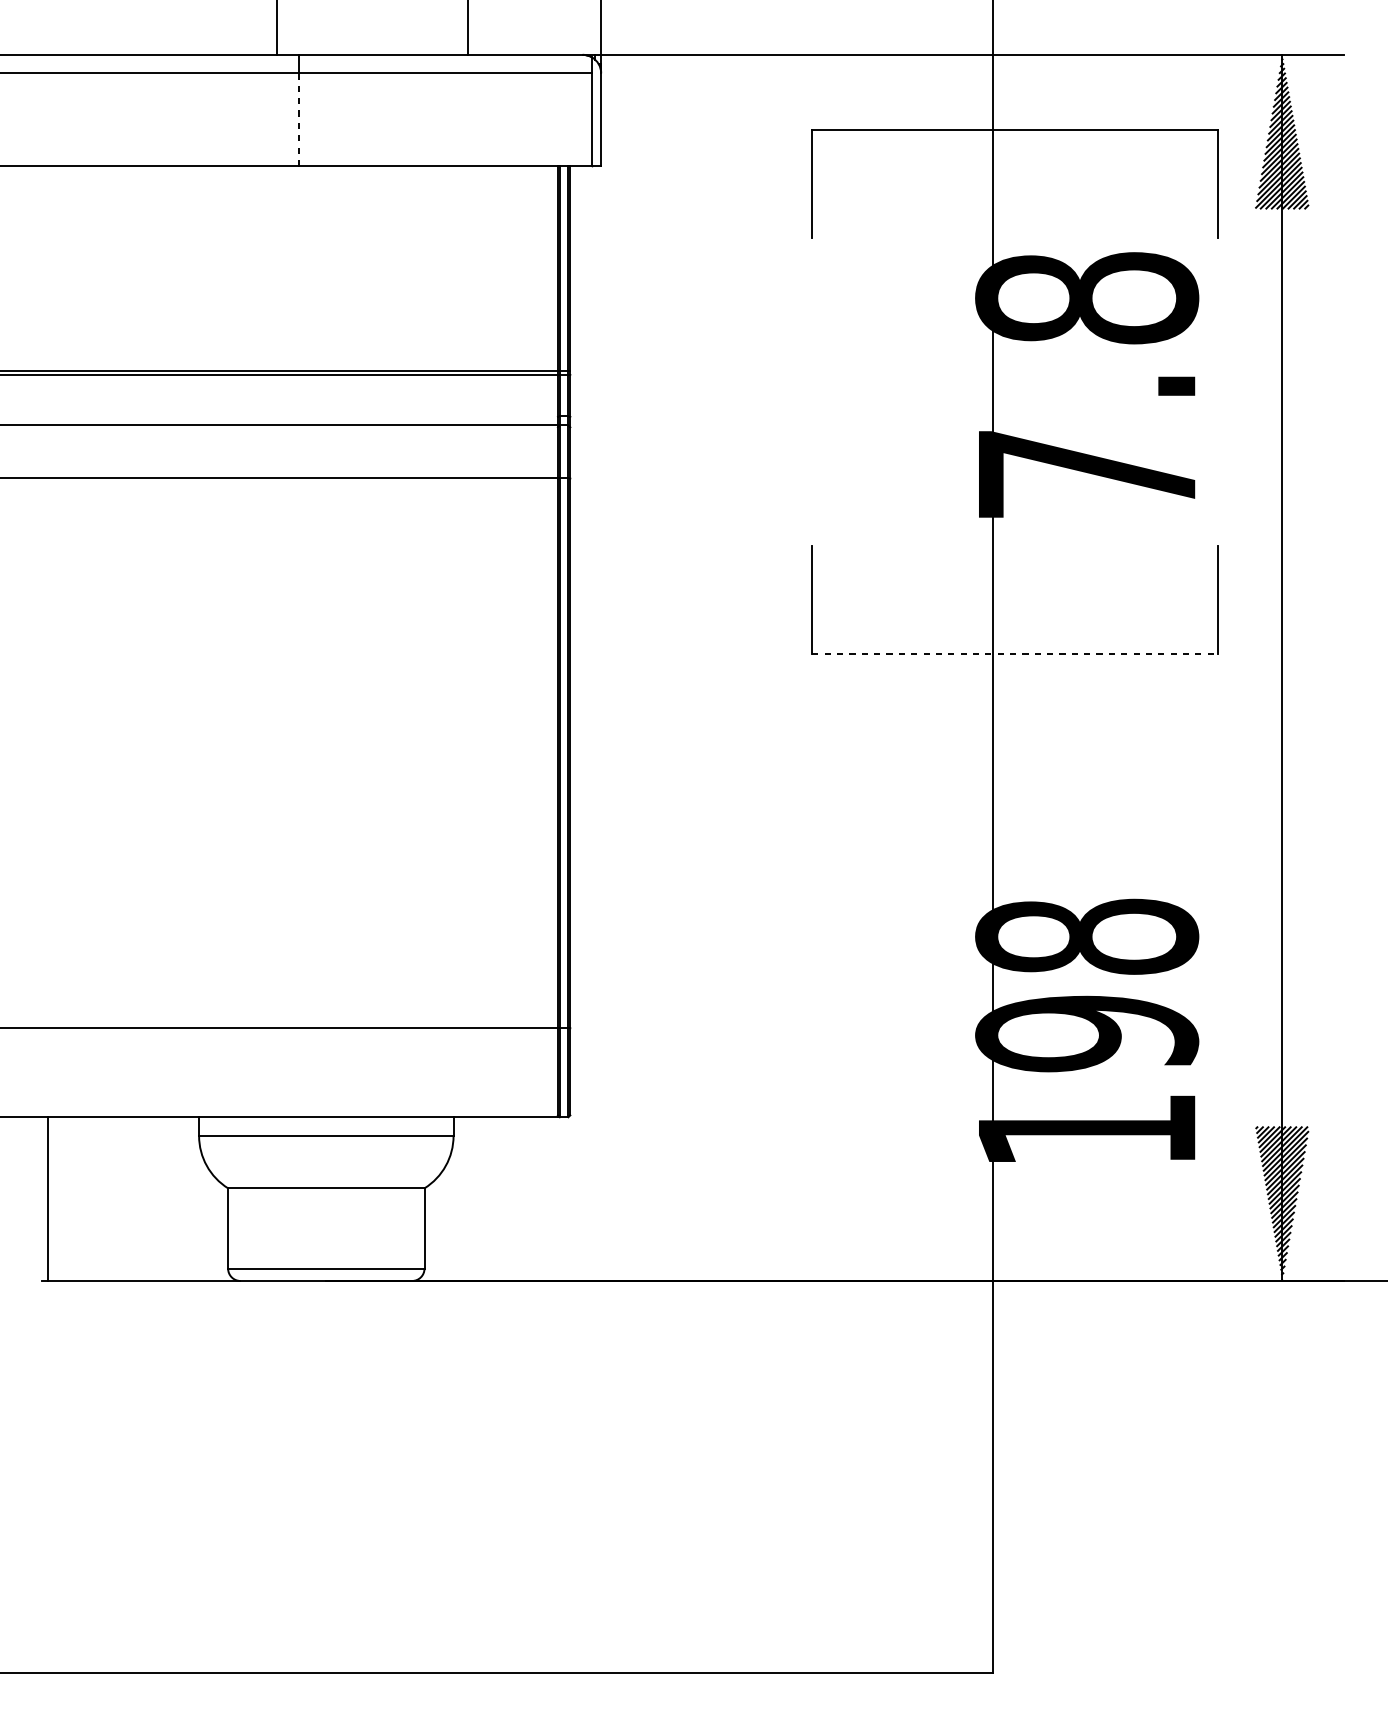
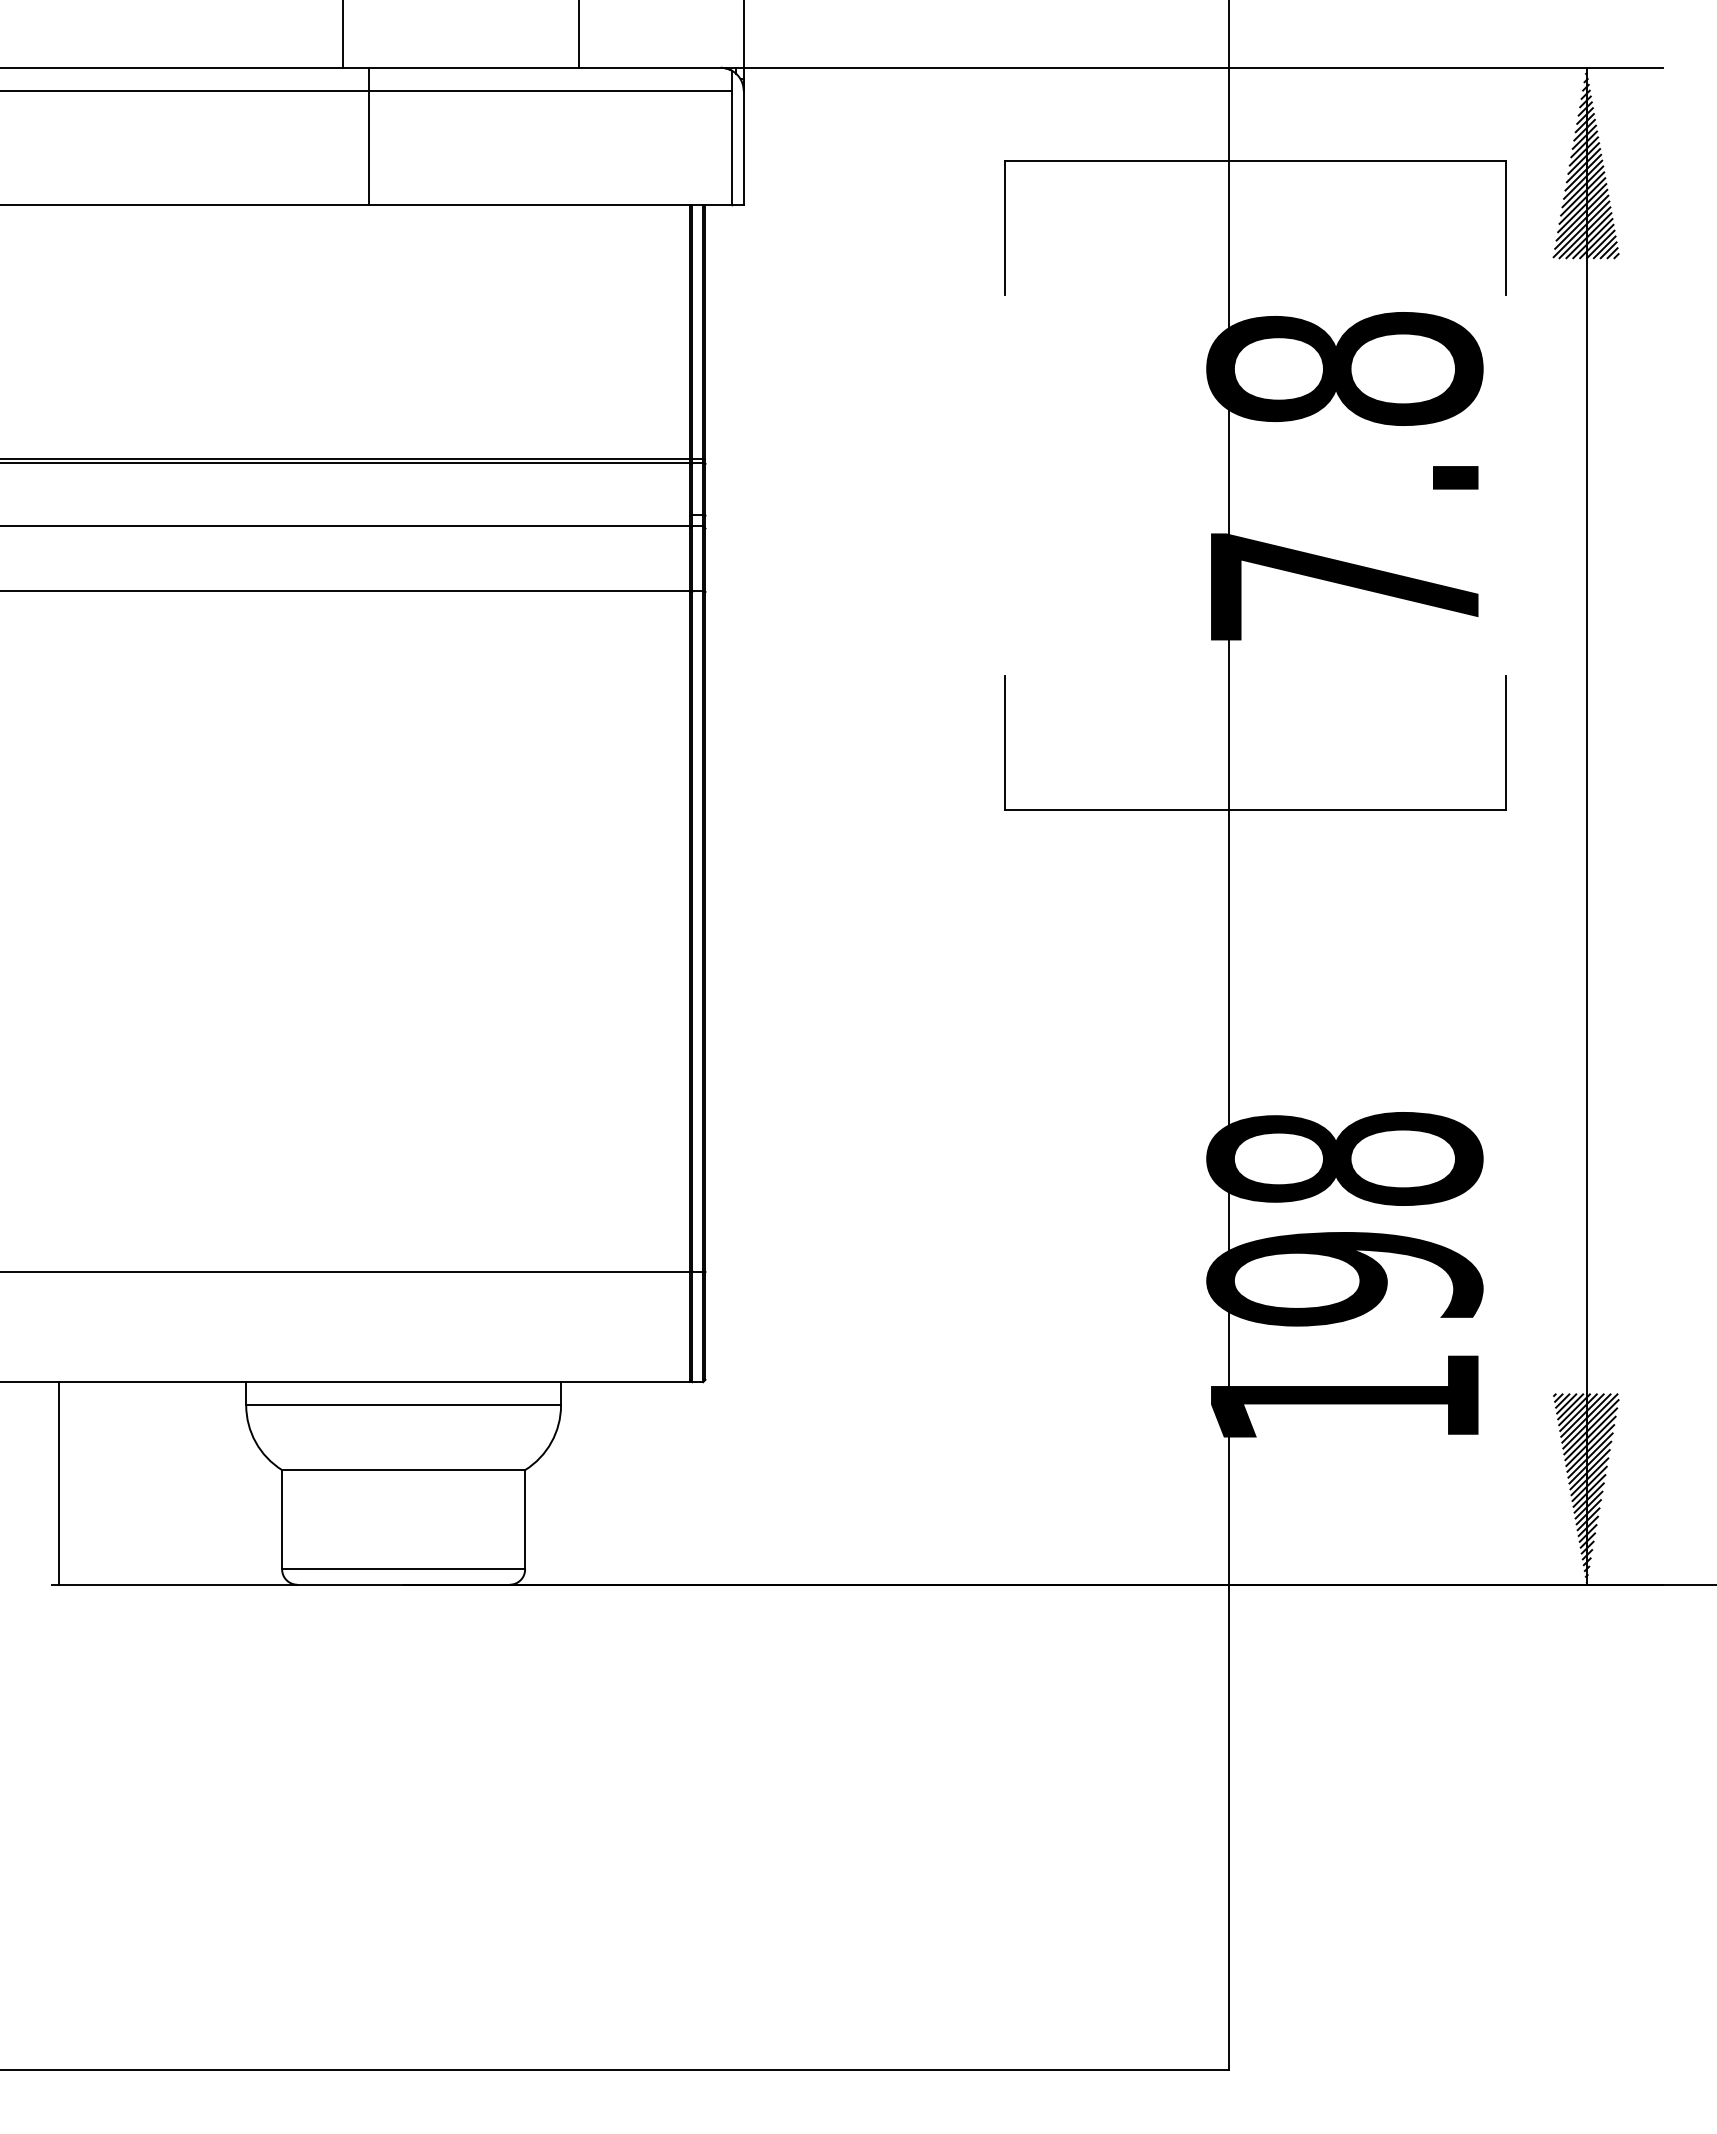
line: (298, 119) -> (369, 147), dashed -> solid
line: (1014, 654) -> (1255, 809), dashed -> solid

